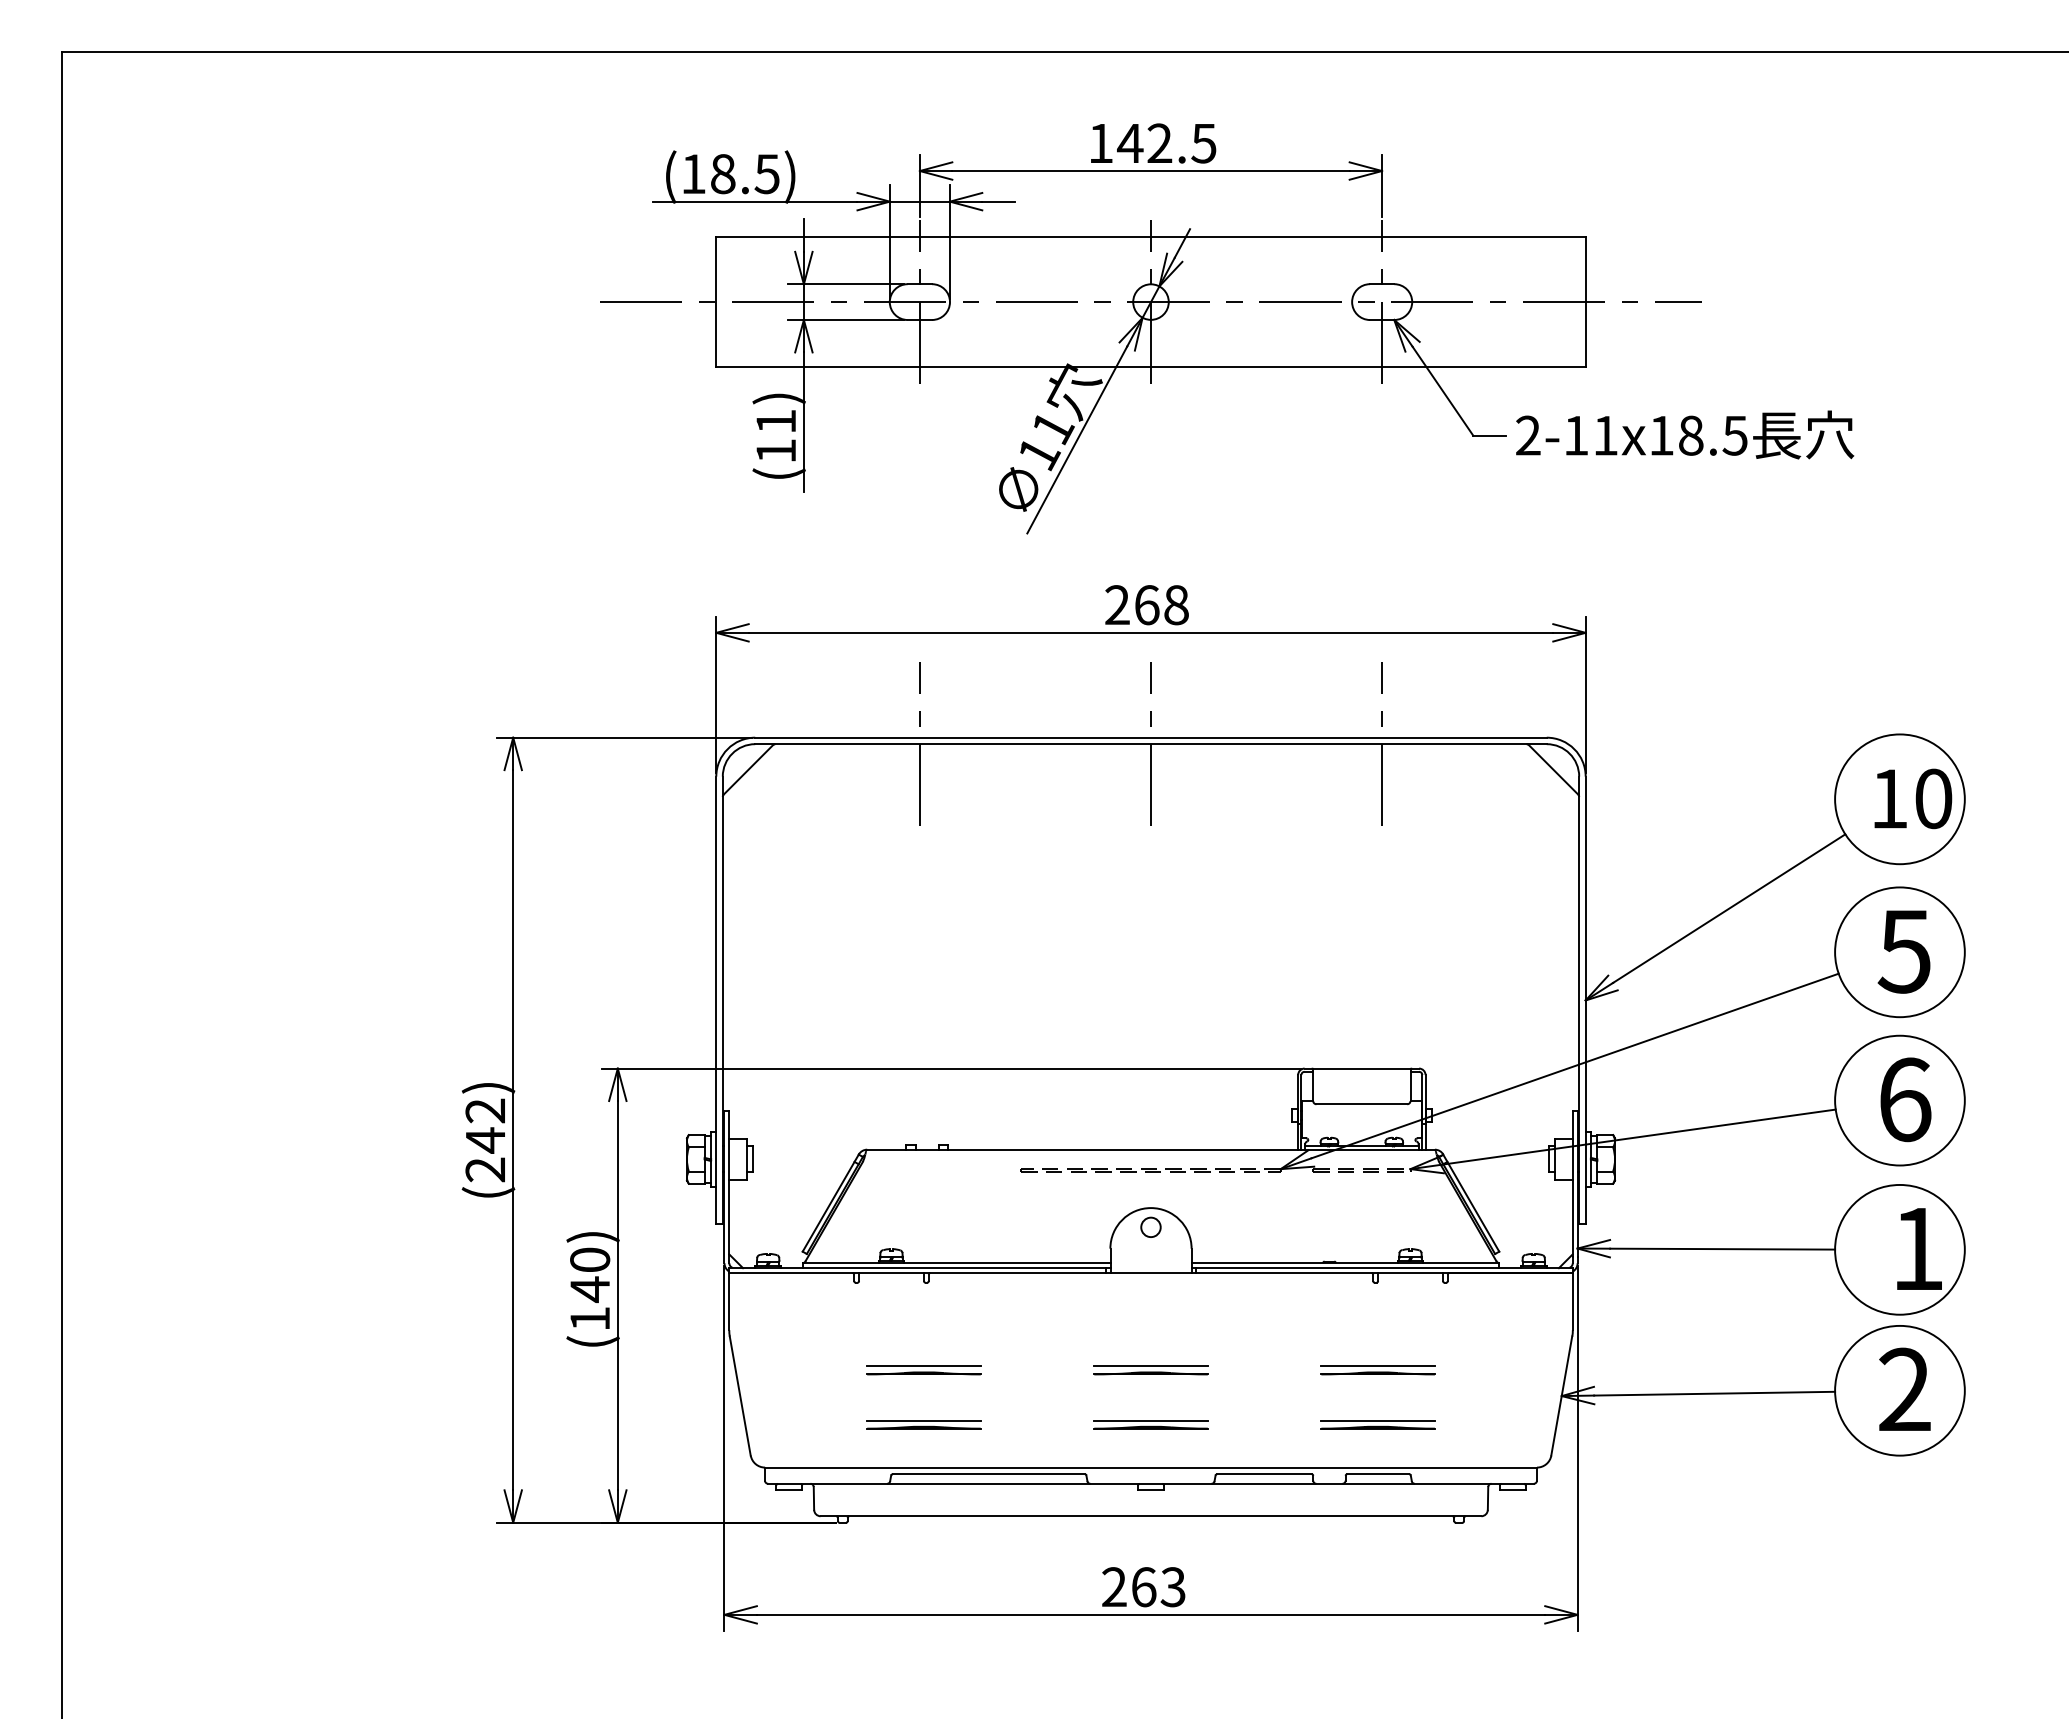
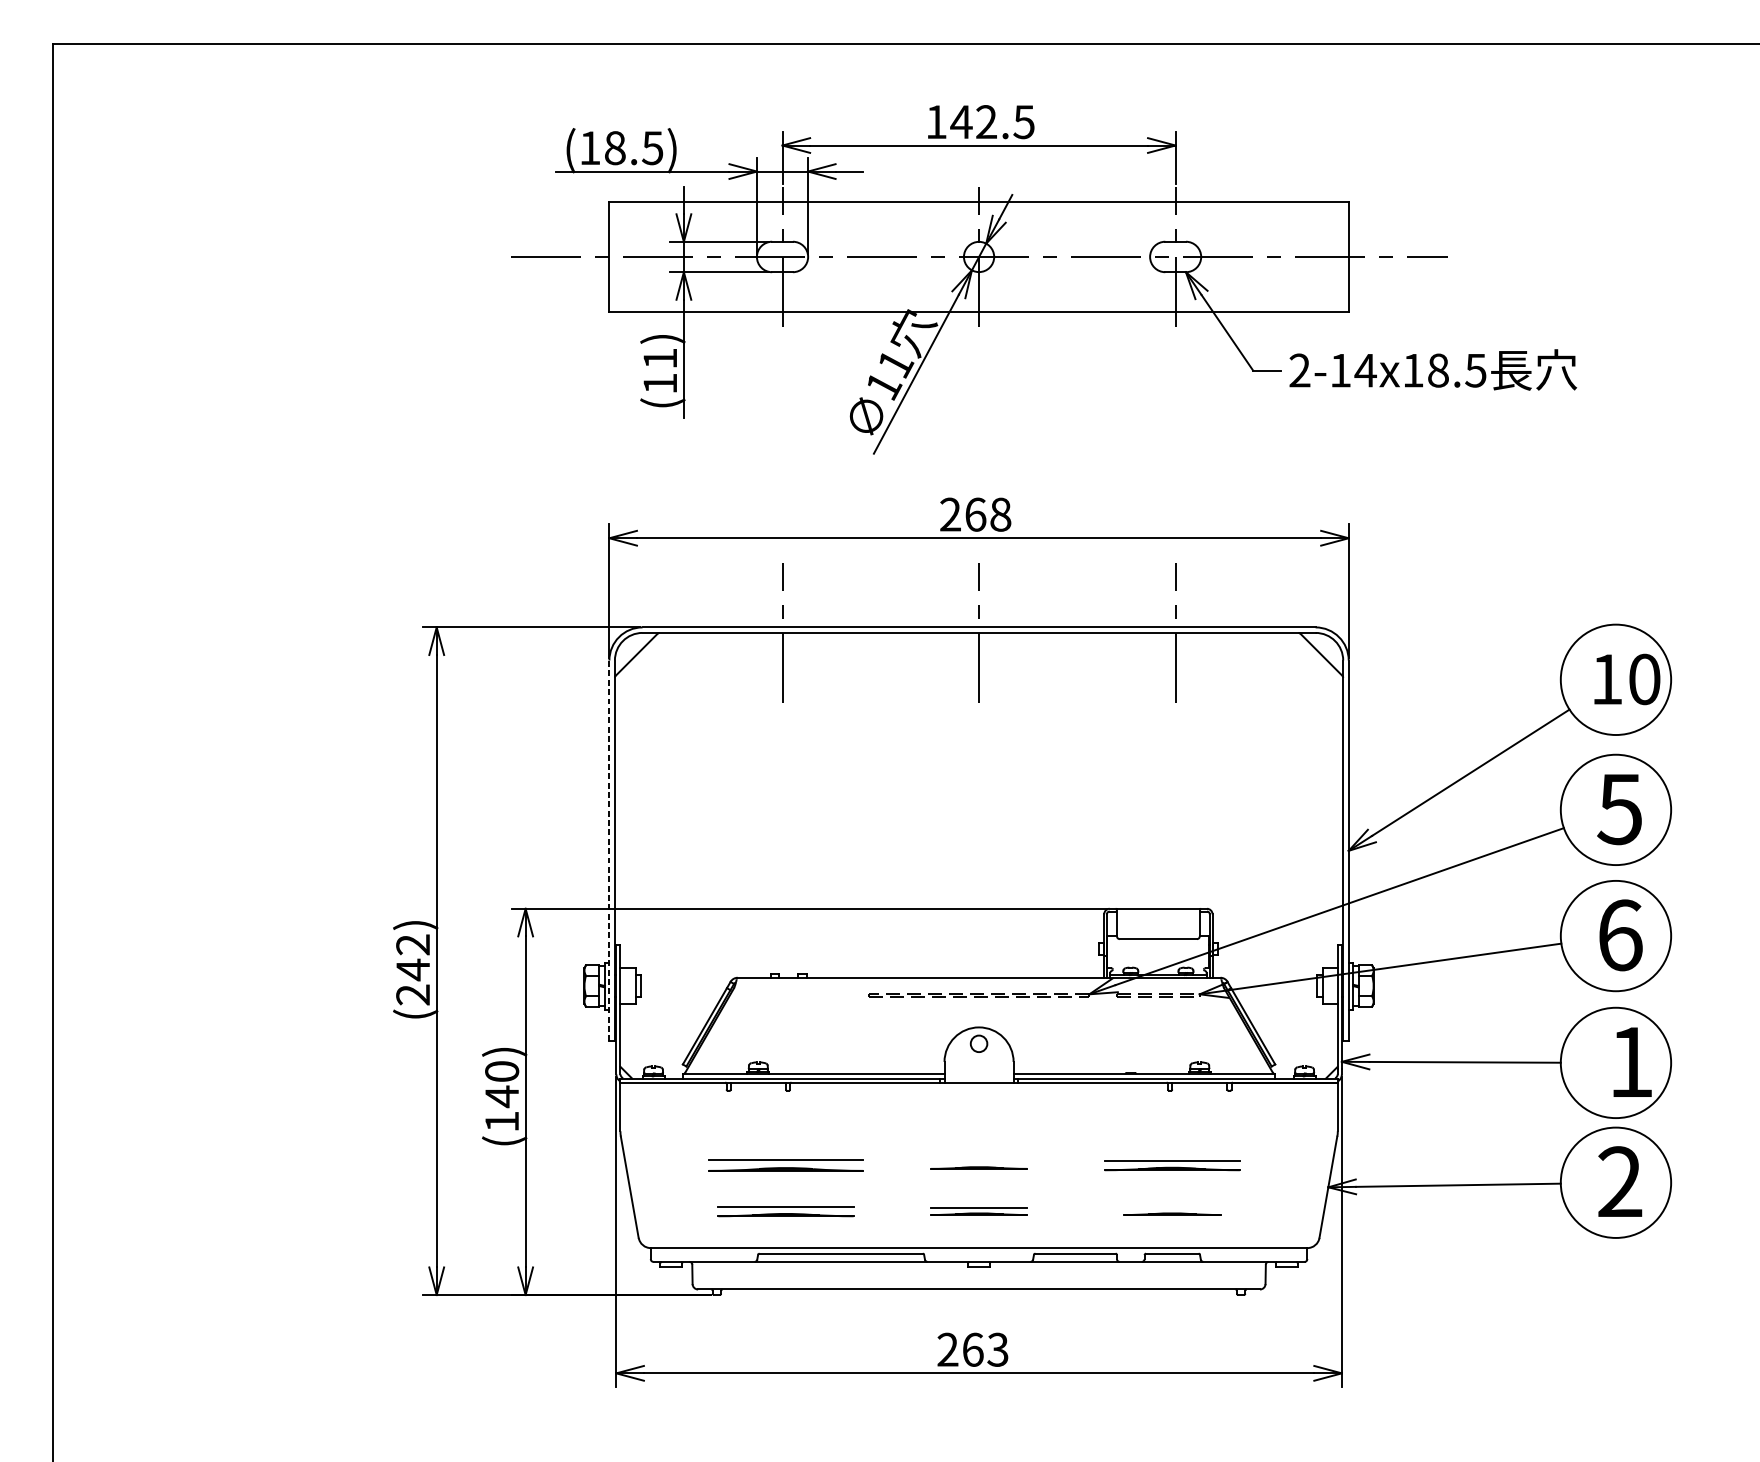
text: (1605, 435) -> (1365, 370), 2-11x18.5 -> 2-14x18.5
line: (716, 1000) -> (609, 850), solid -> dashed
line: (1150, 1366) -> (978, 1162), removed
part: (923, 1370) -> (785, 1165), size x1.6
part: (1377, 1370) -> (1171, 1165), size x1.4
line: (1377, 1420) -> (1171, 1208), removed
part: (923, 1424) -> (785, 1211), size x1.4

